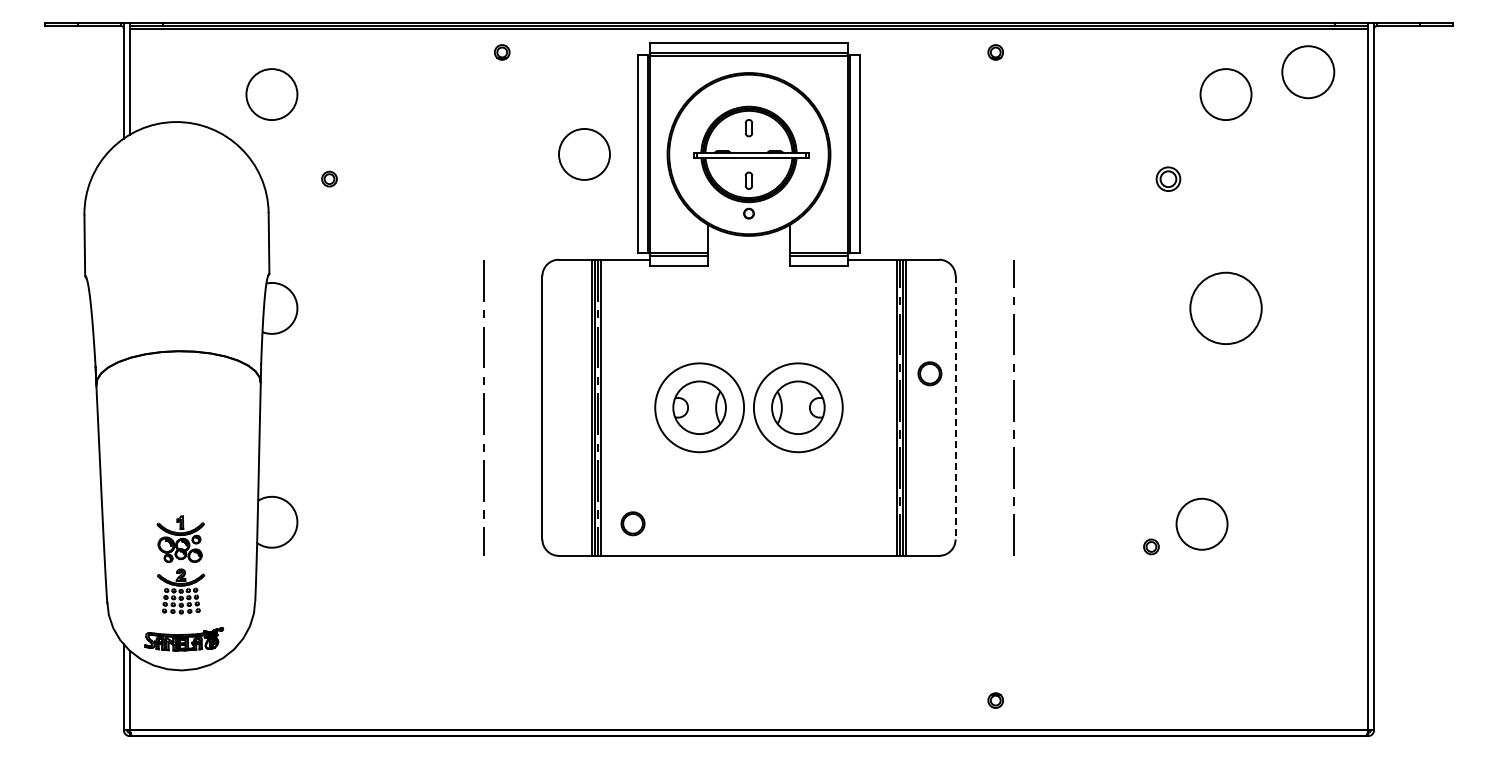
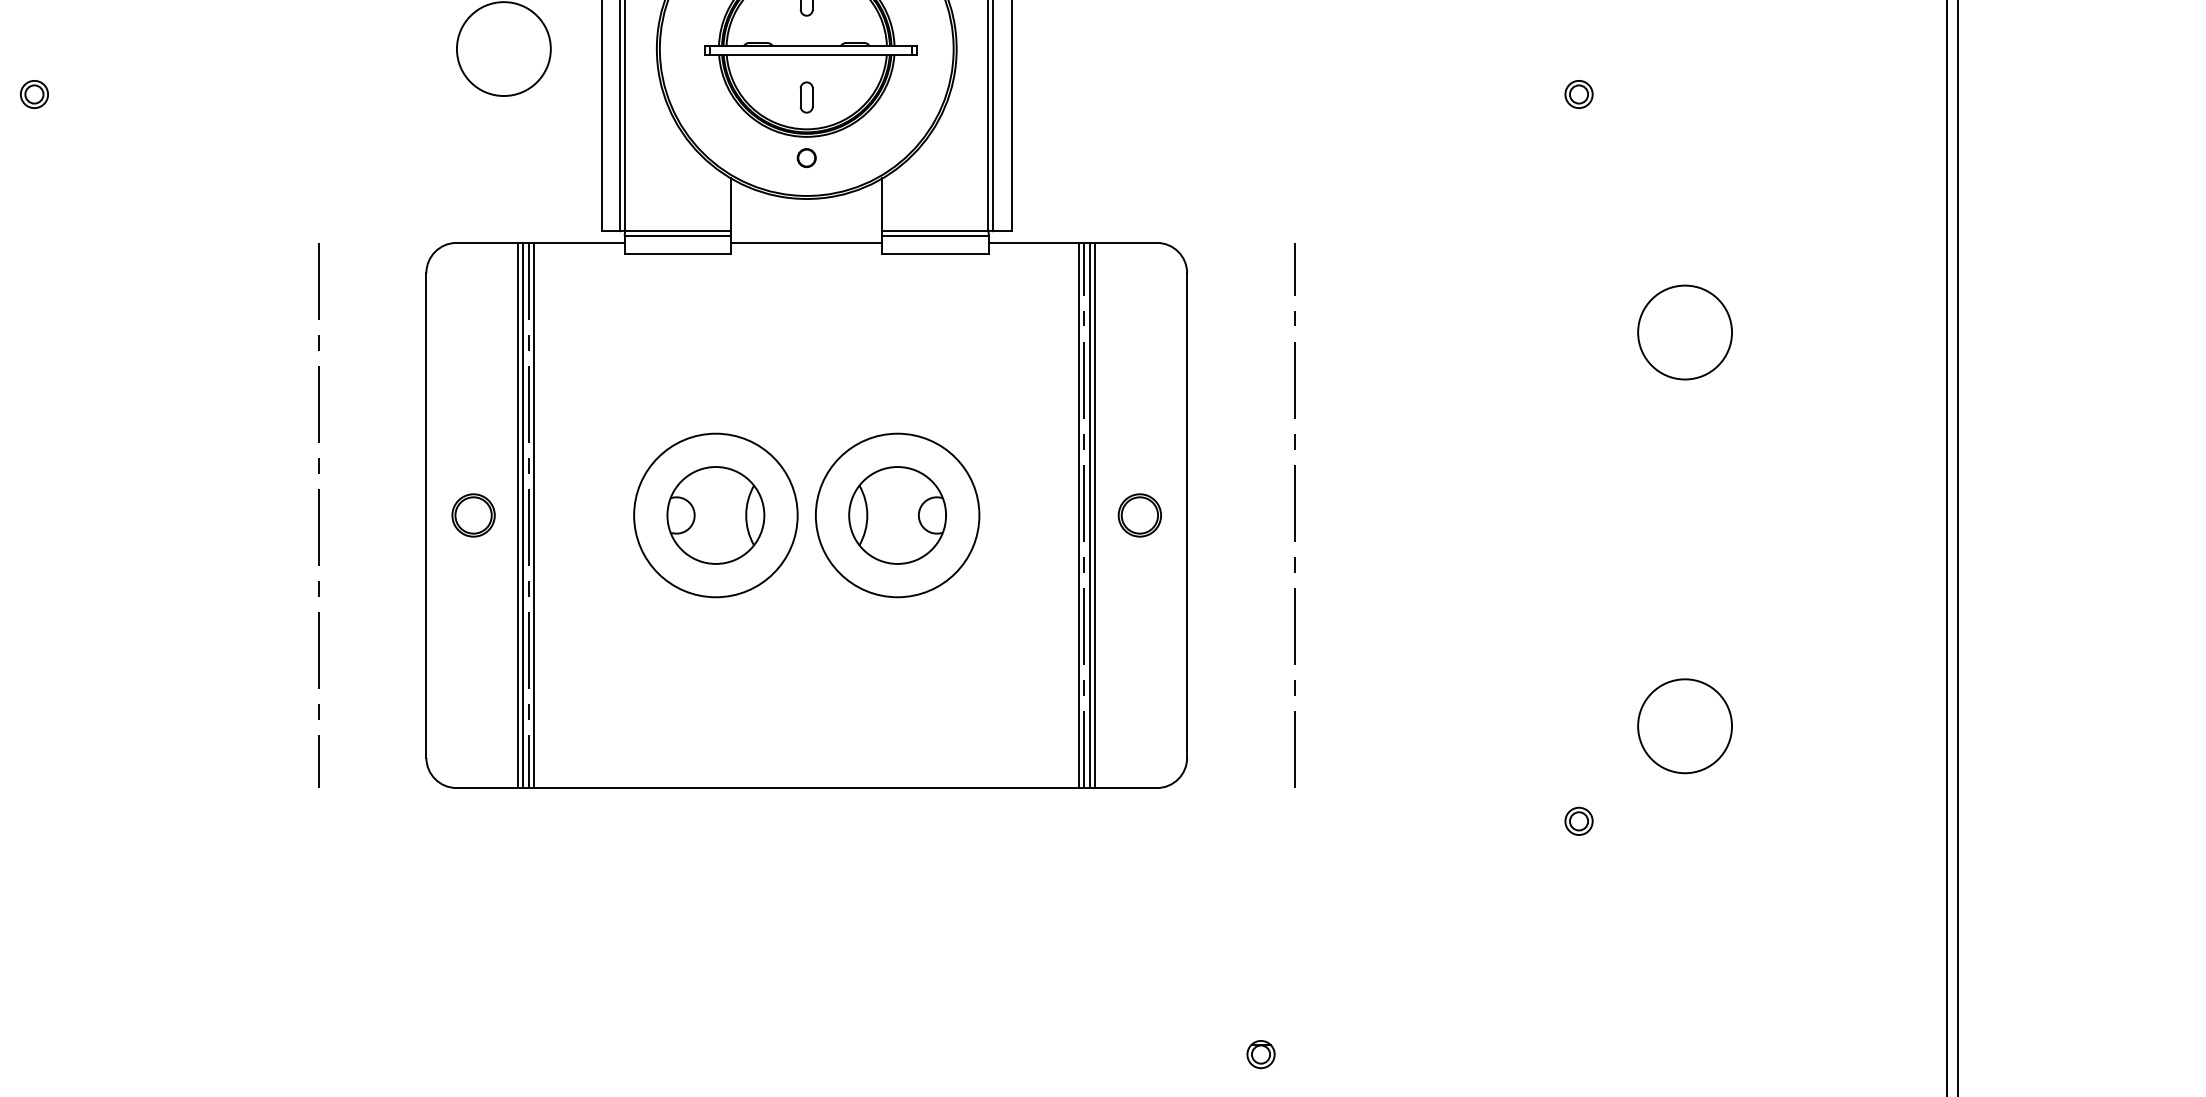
part: (1168, 178) -> (1579, 93), size x0.62
line: (748, 259) -> (805, 242), added
circle: (1225, 307) -> (1684, 330), size x0.71
circle: (929, 373) -> (1139, 514), moved
line: (955, 407) -> (1186, 514), dashed -> solid
part: (632, 523) -> (472, 514), moved
circle: (1201, 523) -> (1684, 724), moved
part: (1151, 546) -> (1579, 820), moved

